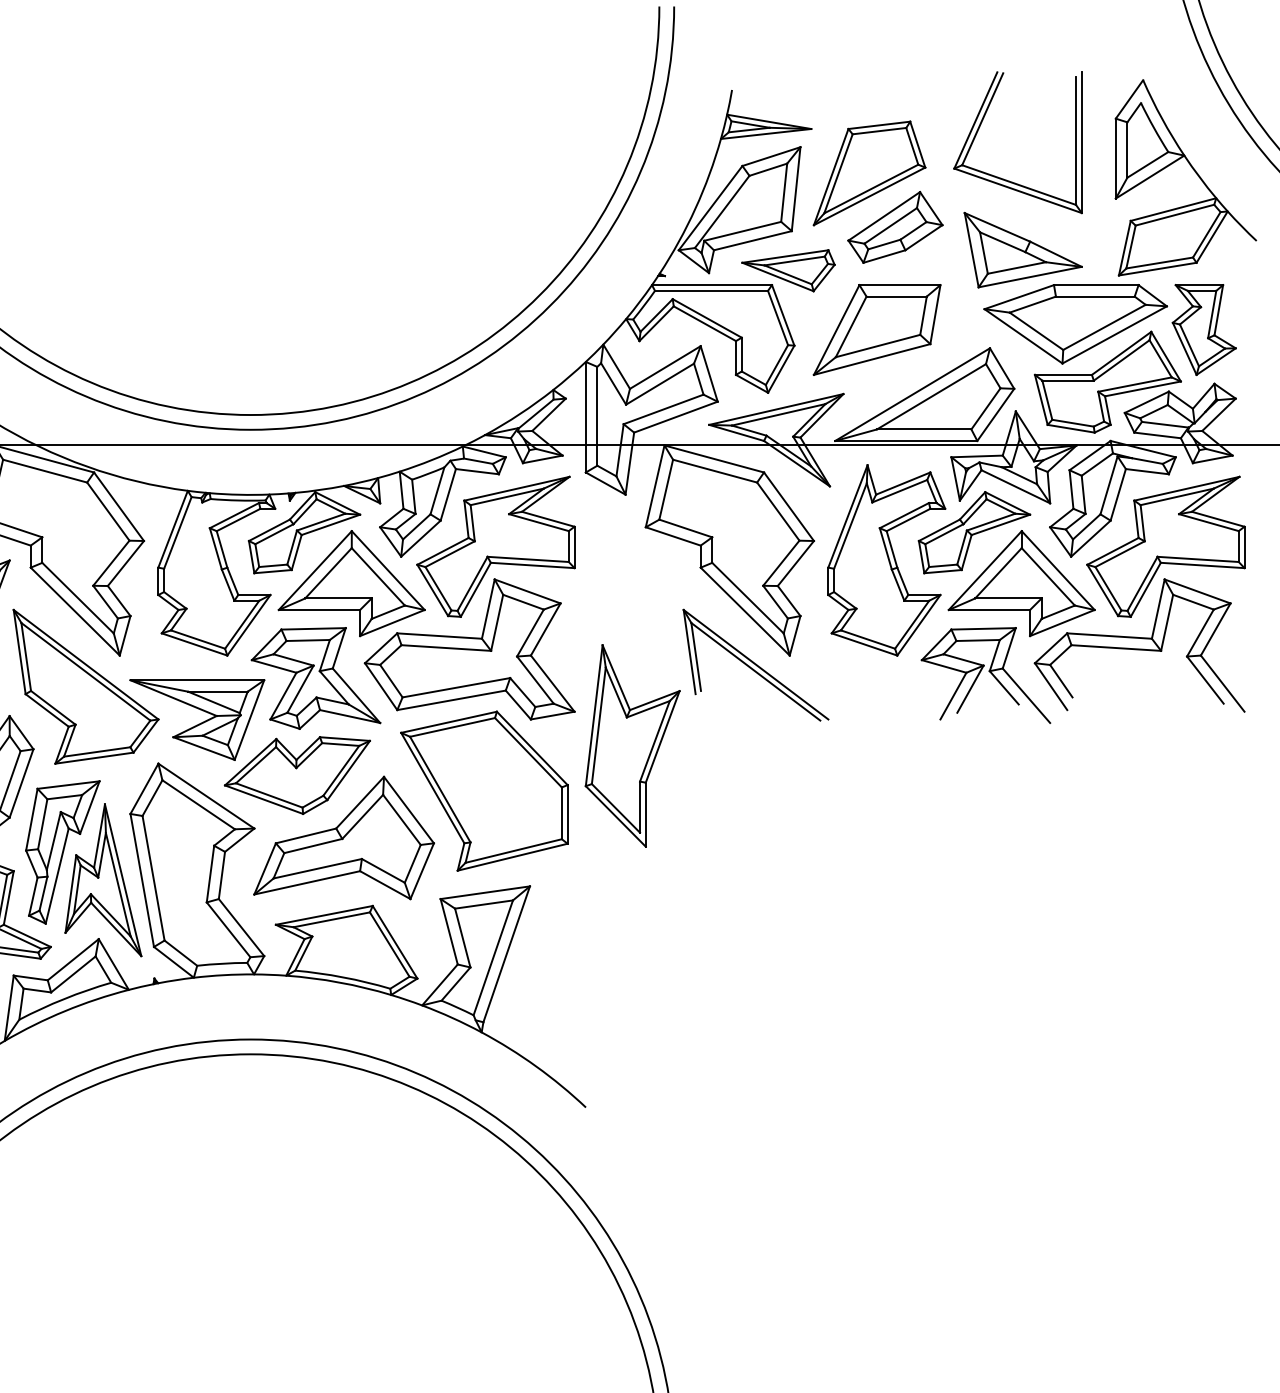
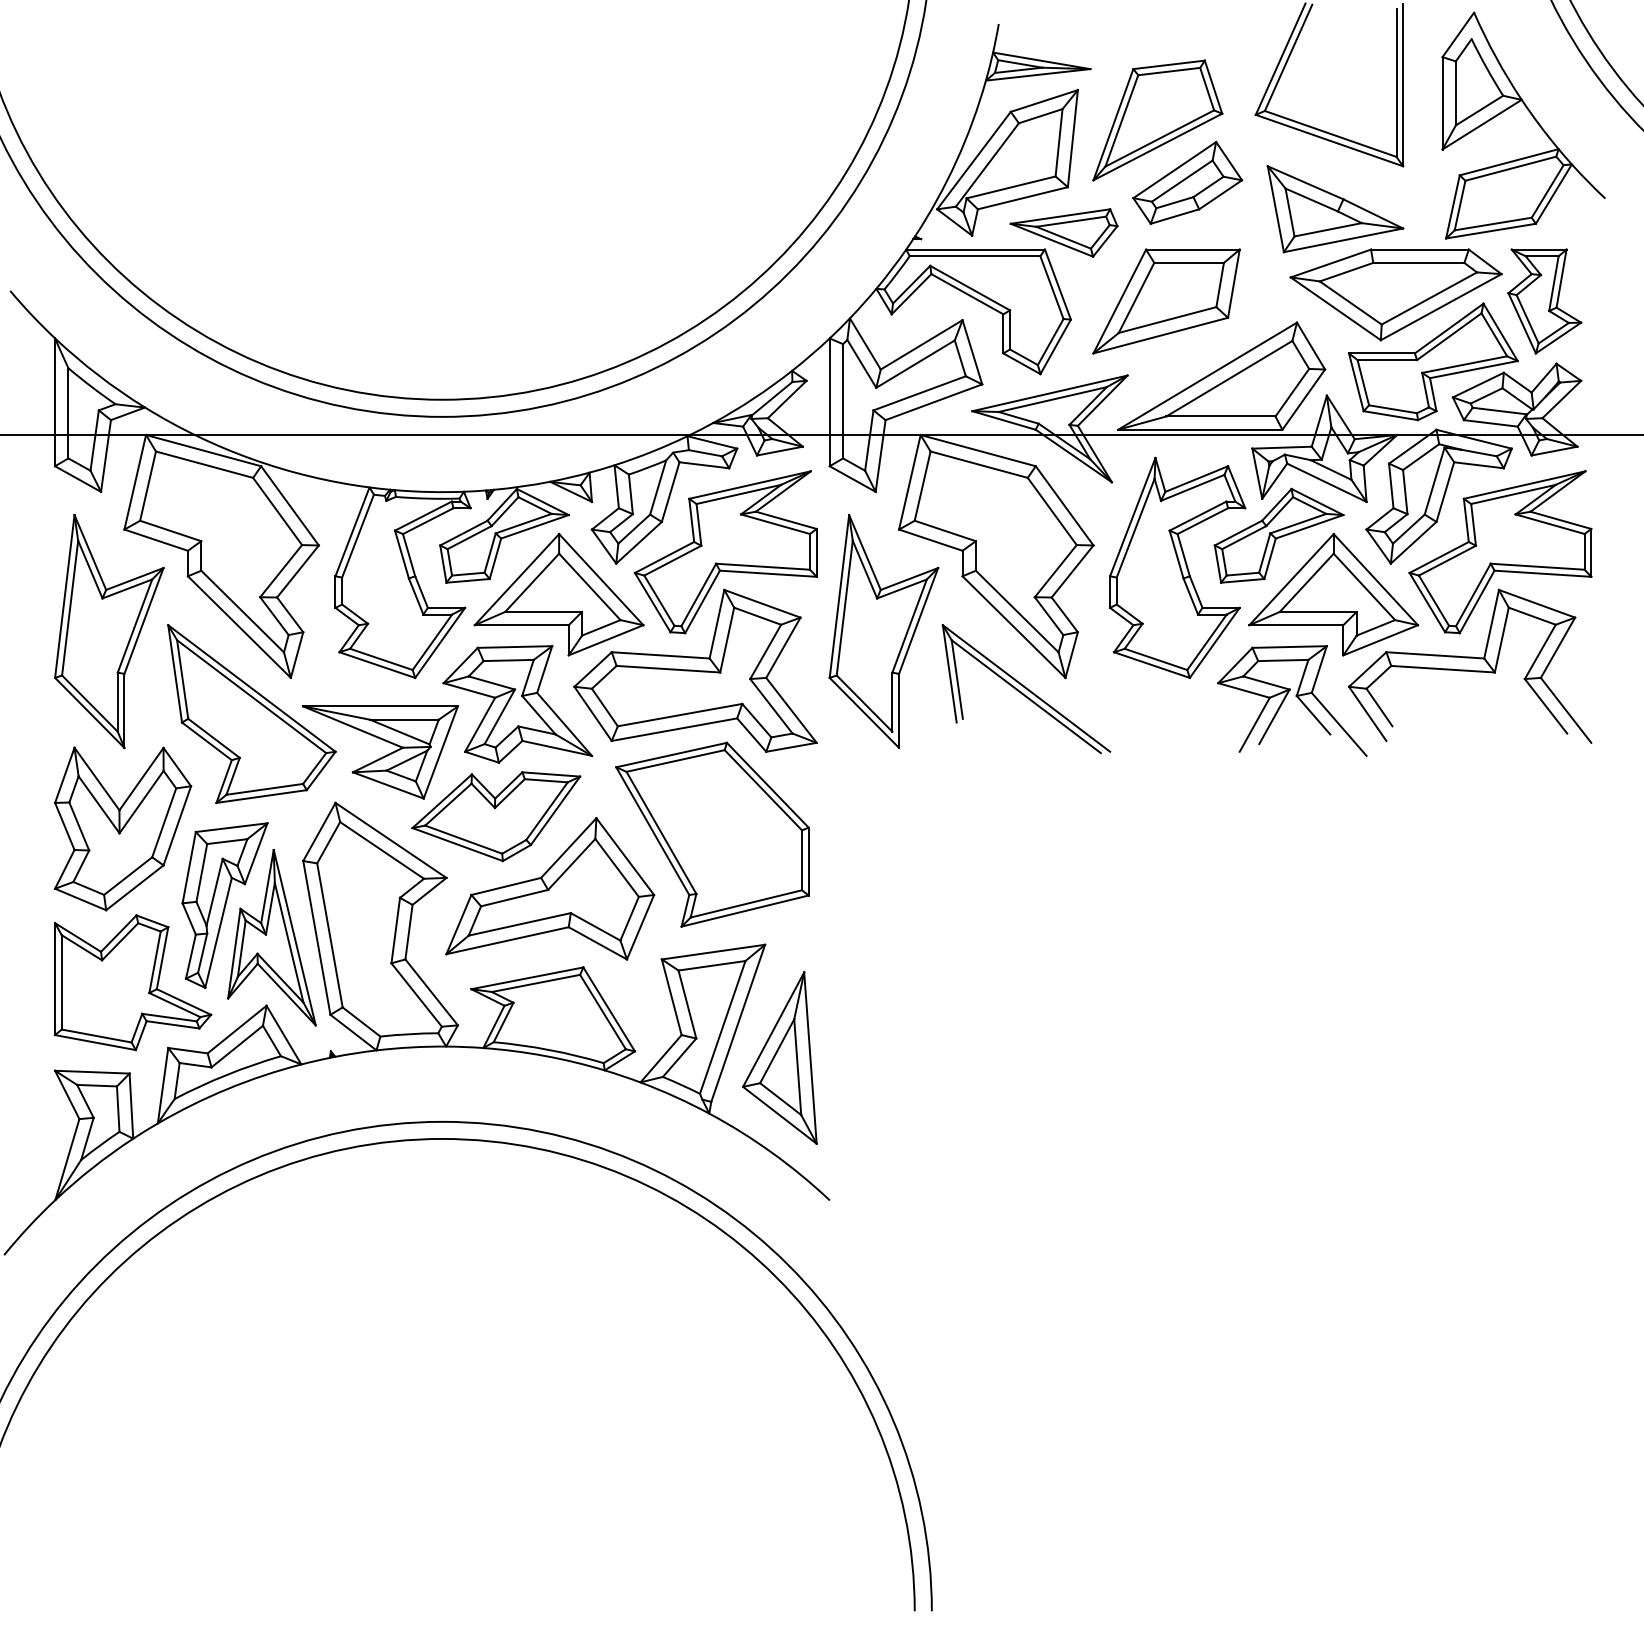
part: (632, 746) -> (883, 631), moved
part: (542, 983) -> (779, 1057), added

